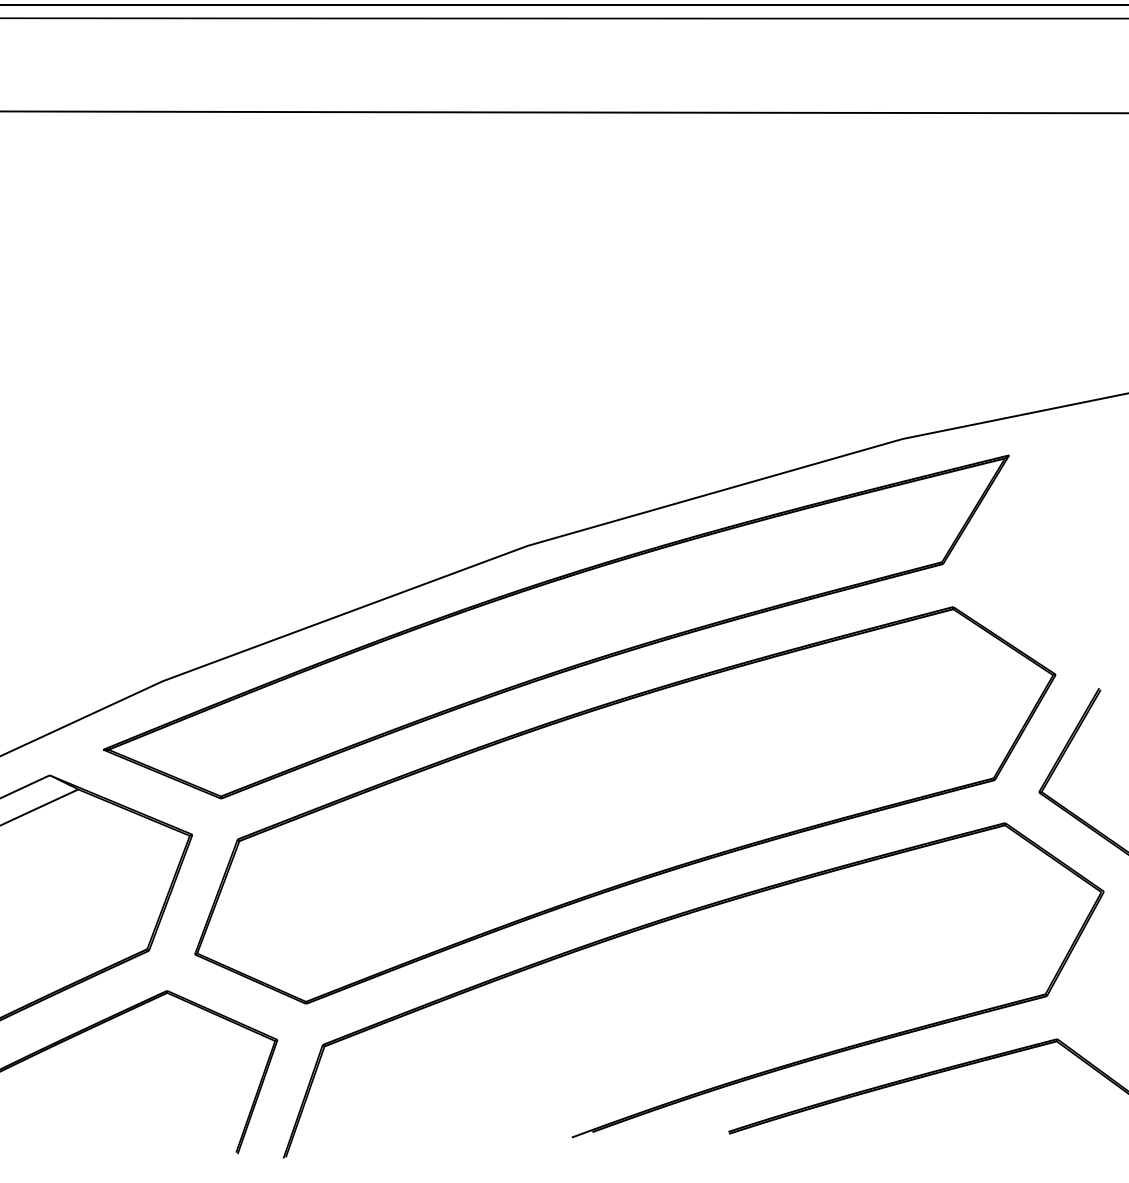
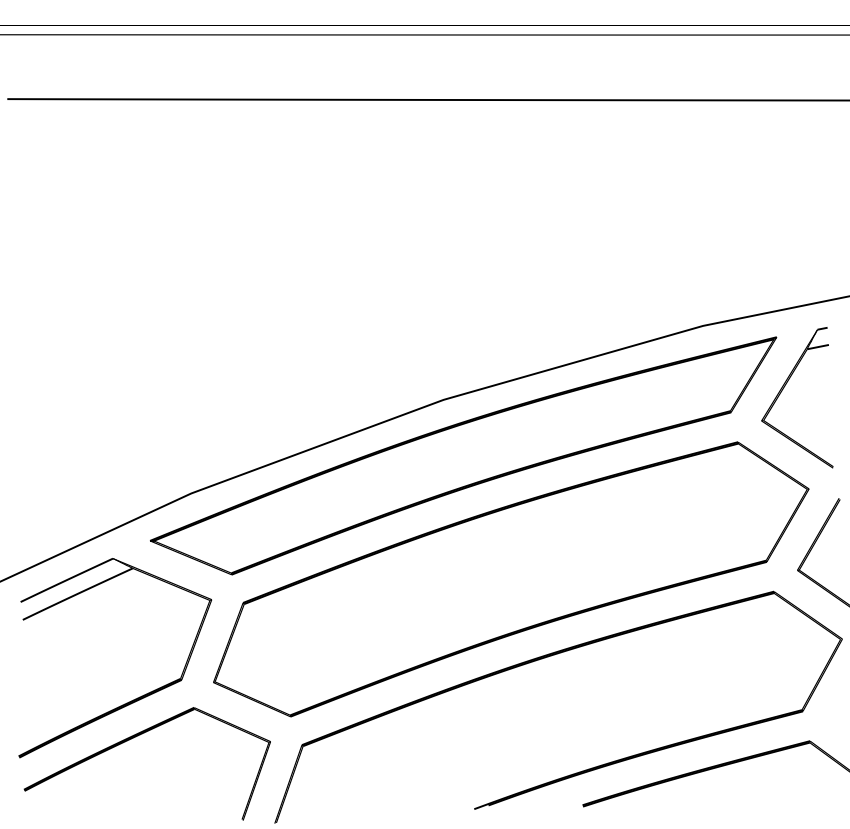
part: (1018, 530) -> (783, 389), added

